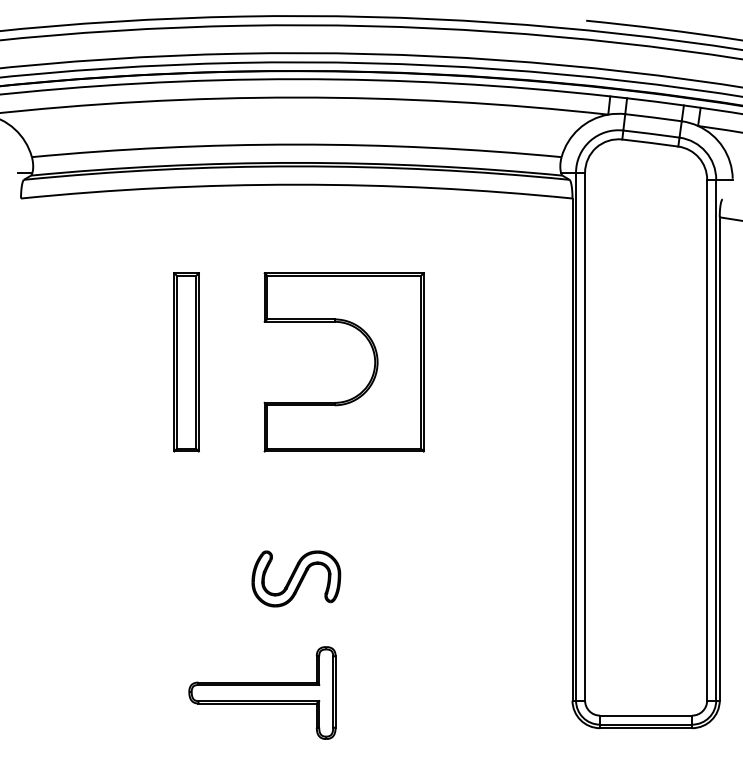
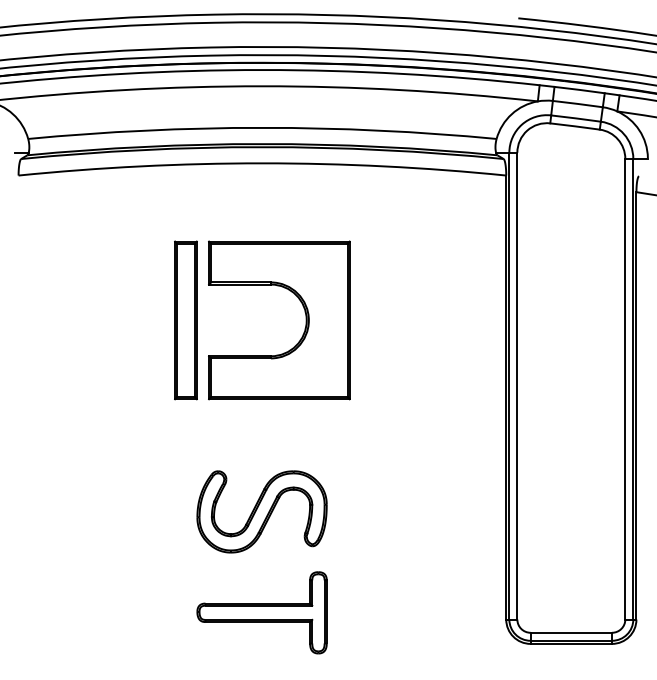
part: (186, 362) -> (185, 320), moved
part: (373, 362) -> (305, 320), moved
part: (295, 578) -> (261, 511), size x1.67
part: (261, 692) -> (261, 612), moved

